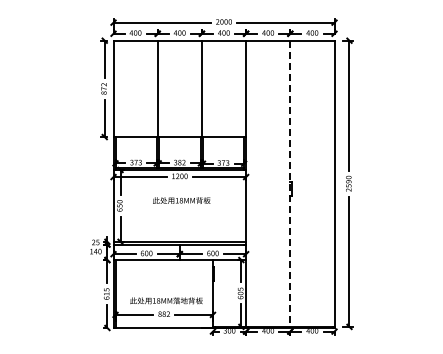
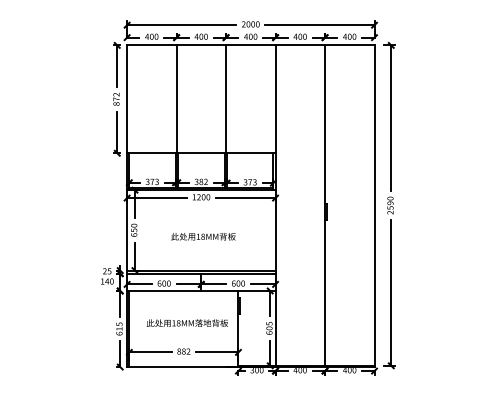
line: (290, 184) -> (325, 206), dashed -> solid
text: (181, 200) -> (203, 236), moved
text: (166, 300) -> (187, 322), moved

